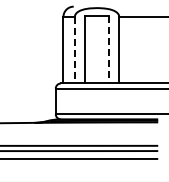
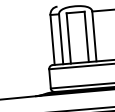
line: (109, 49) -> (87, 36), dashed -> solid
line: (74, 50) -> (60, 39), dashed -> solid

